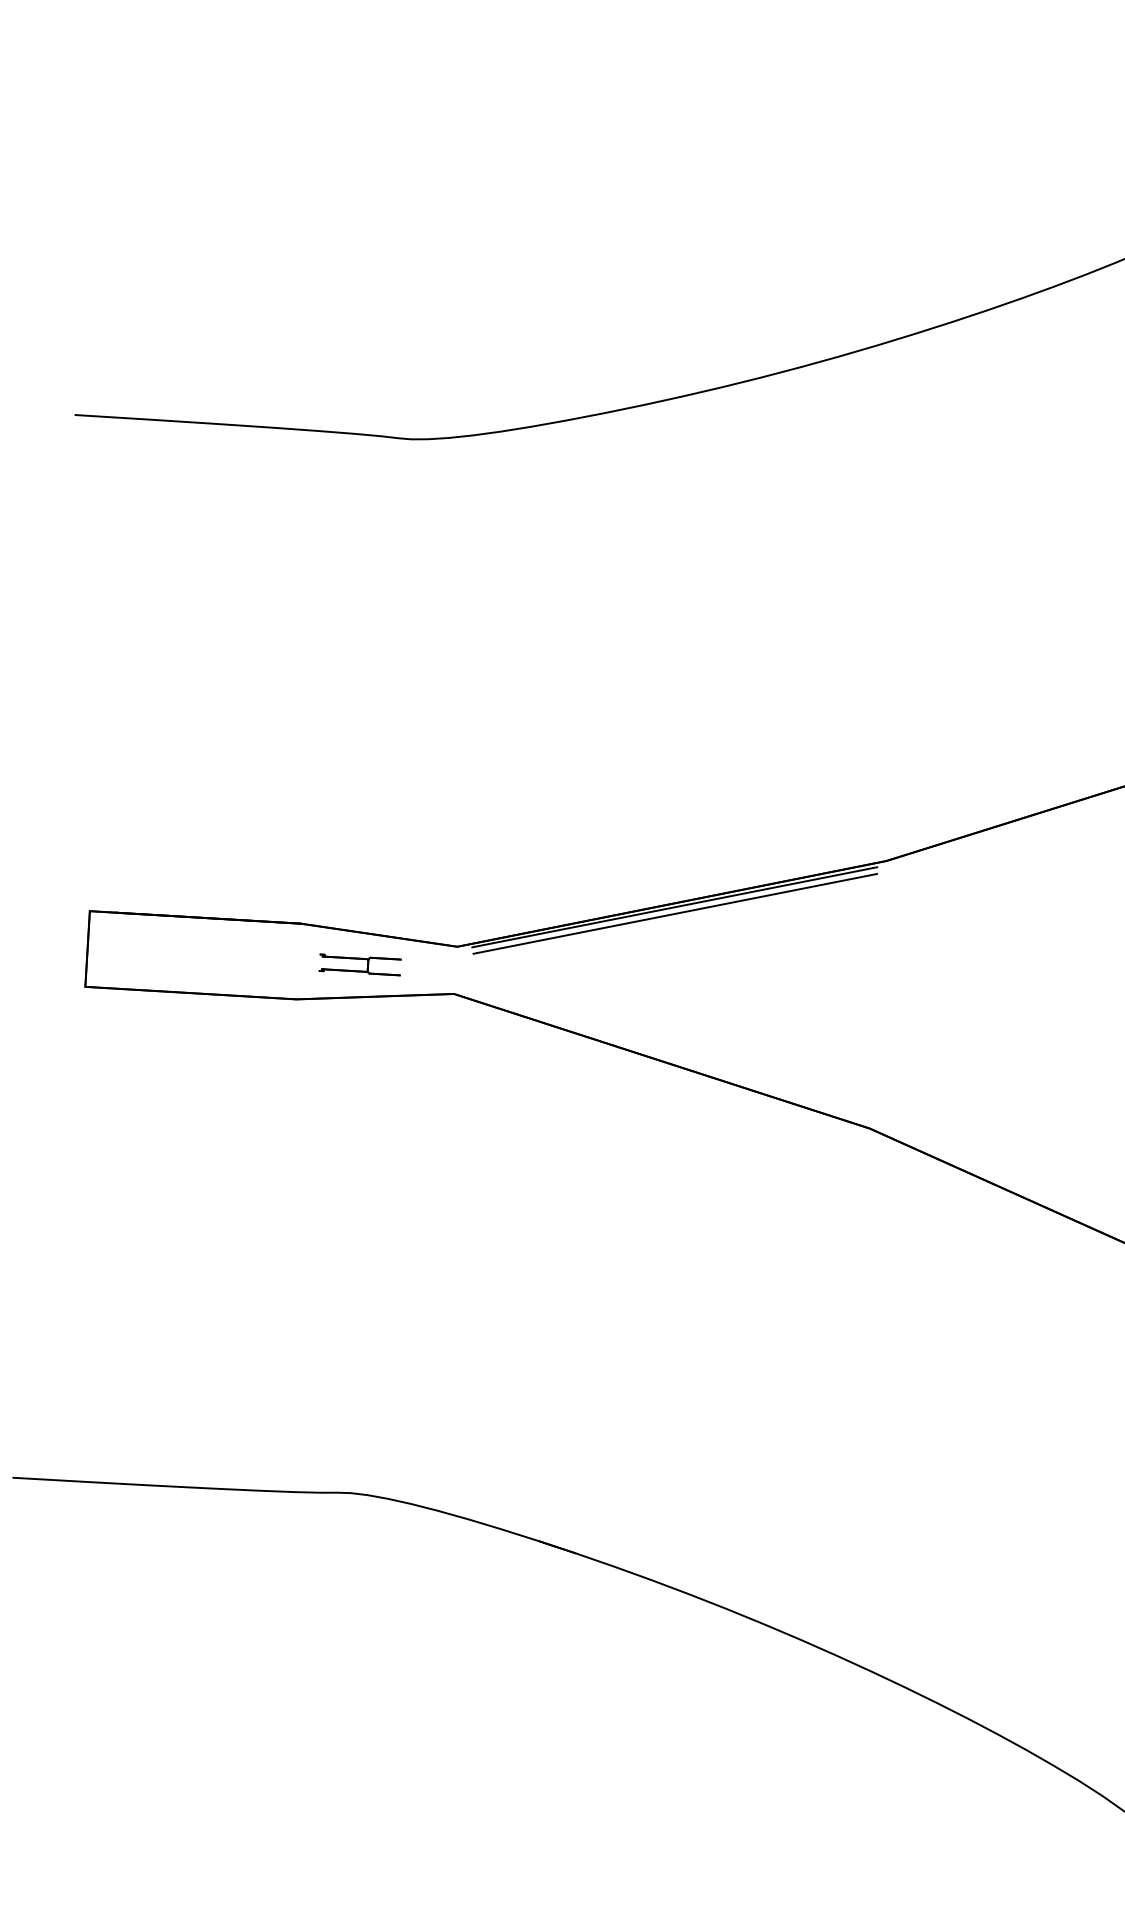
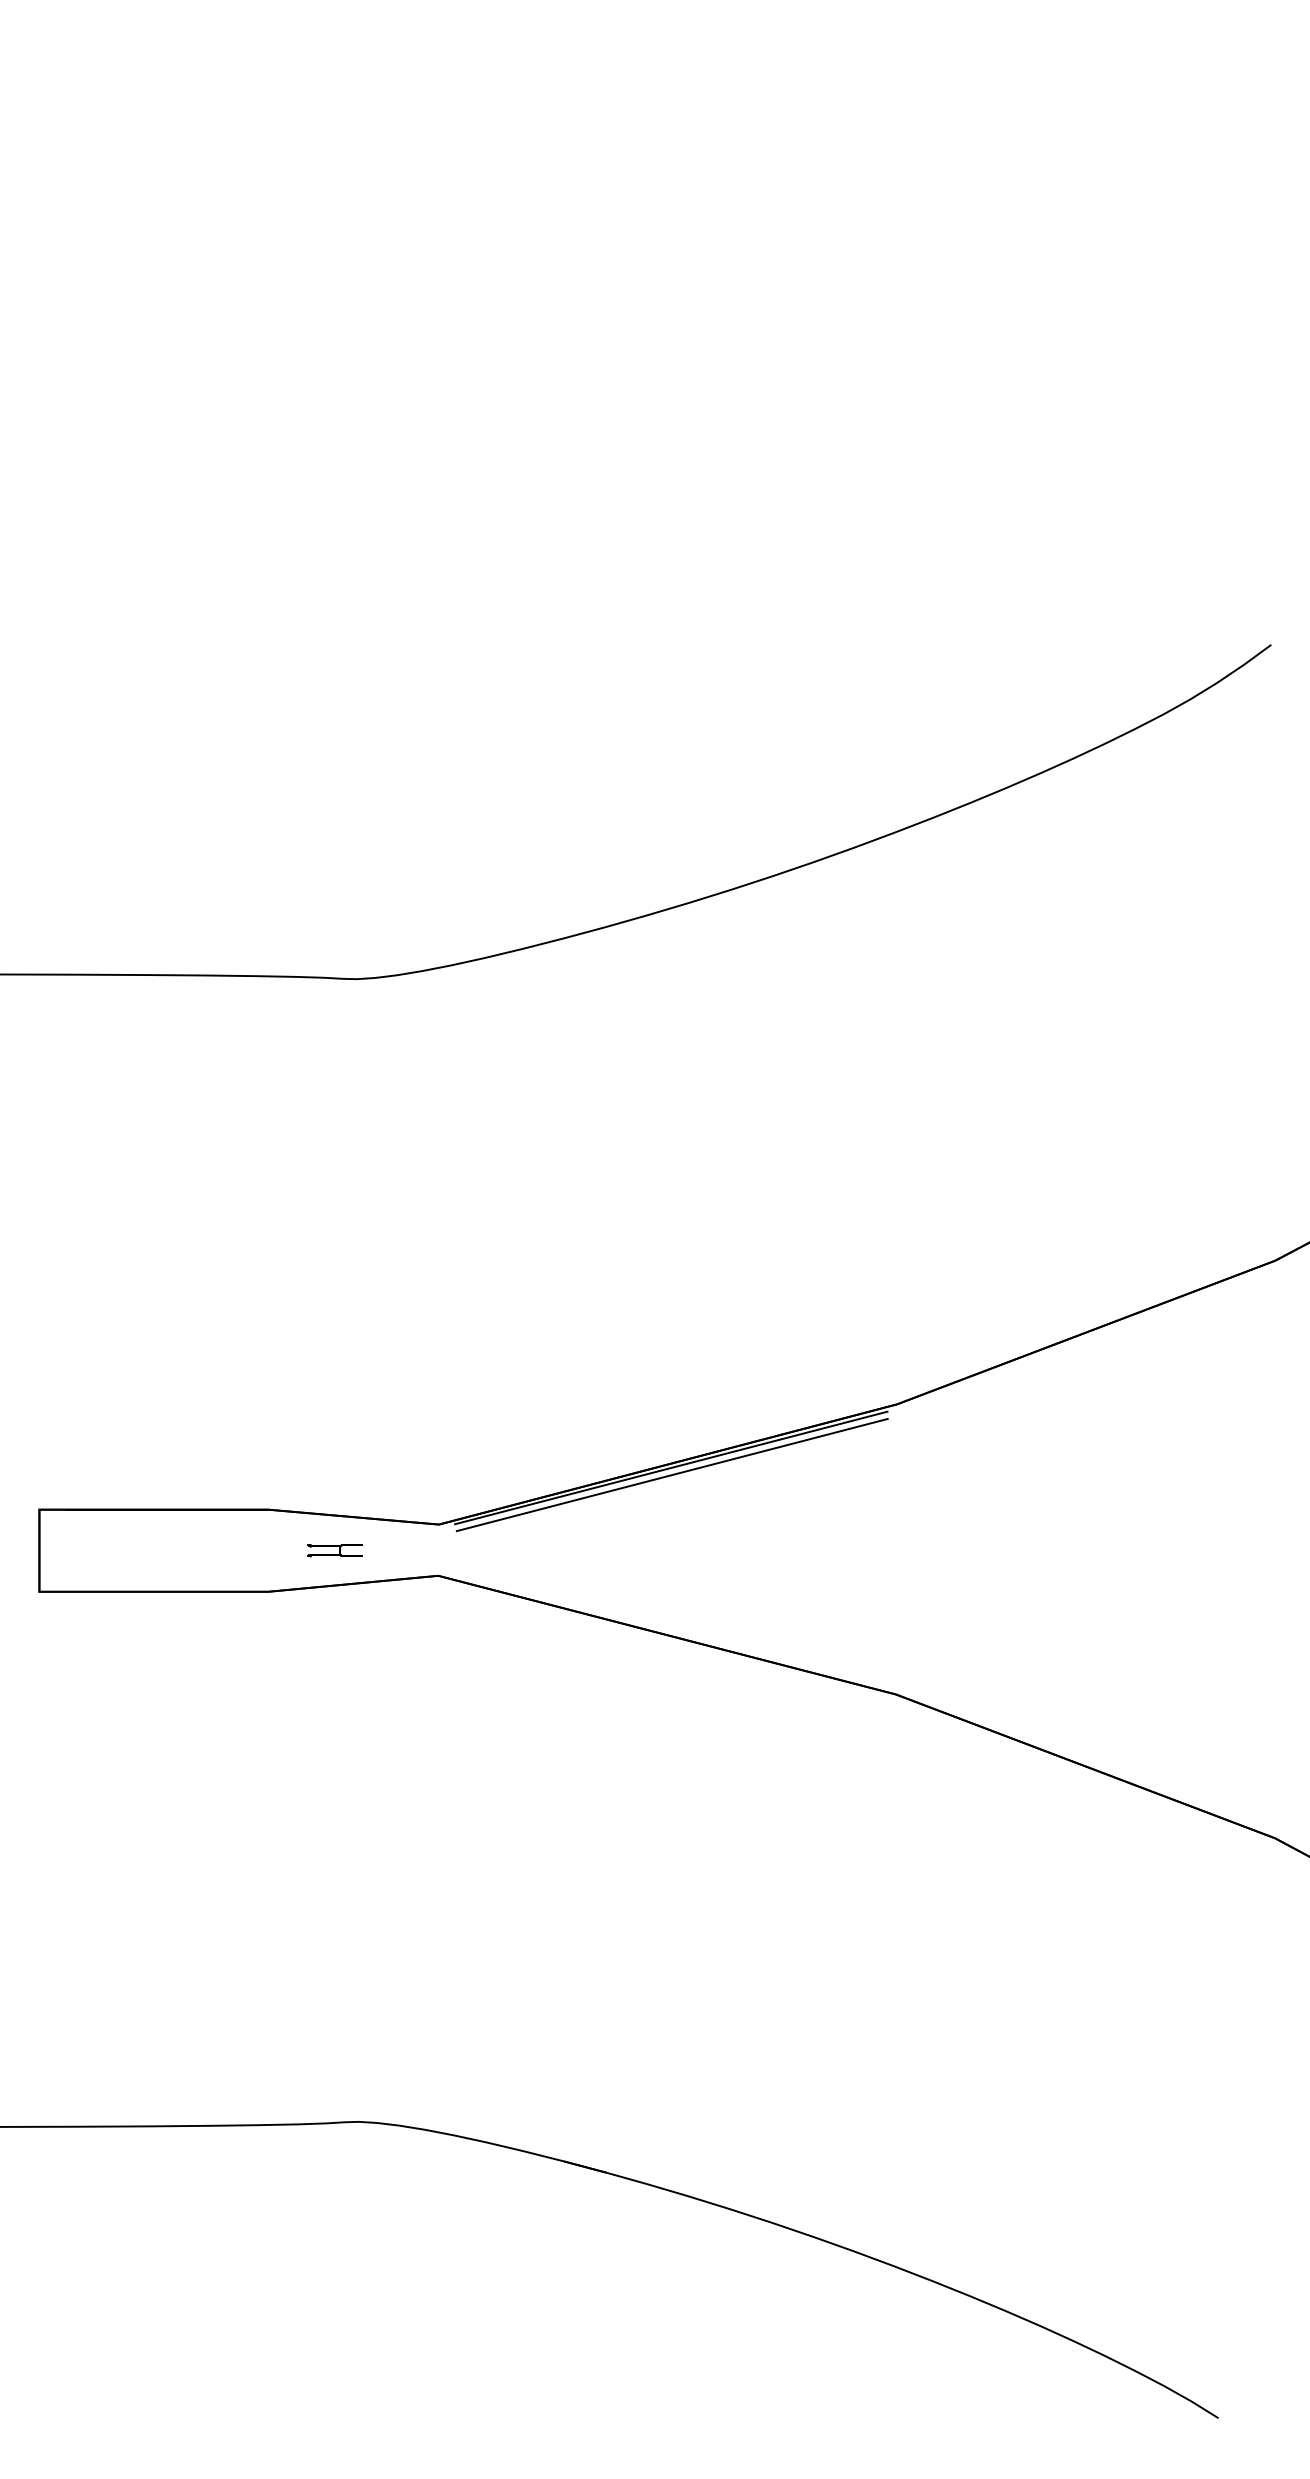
part: (359, 964) -> (334, 1550), size x0.62

